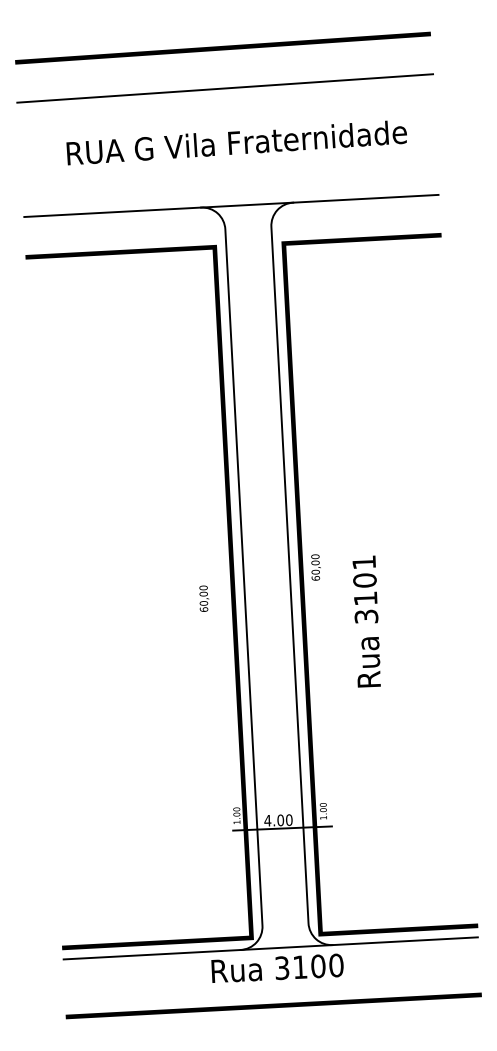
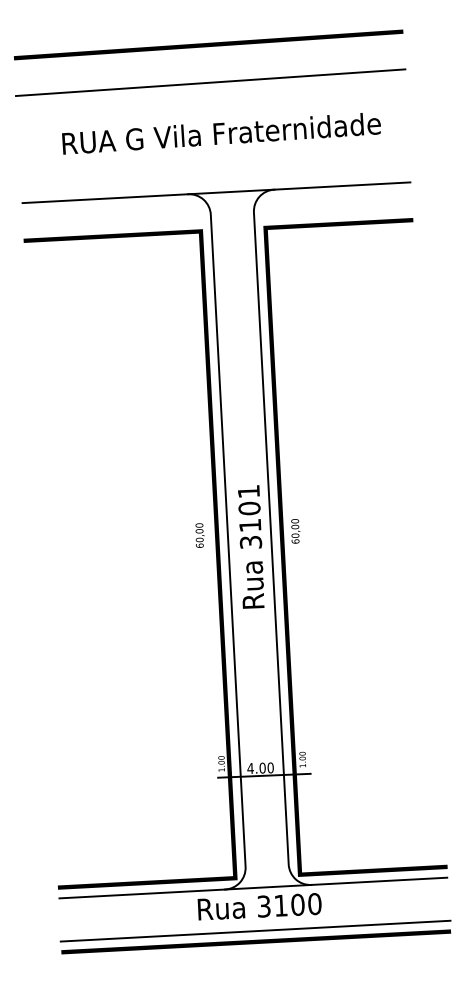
text: (203, 598) -> (199, 535), moved
text: (367, 621) -> (251, 546), moved
line: (273, 993) -> (255, 930), added

